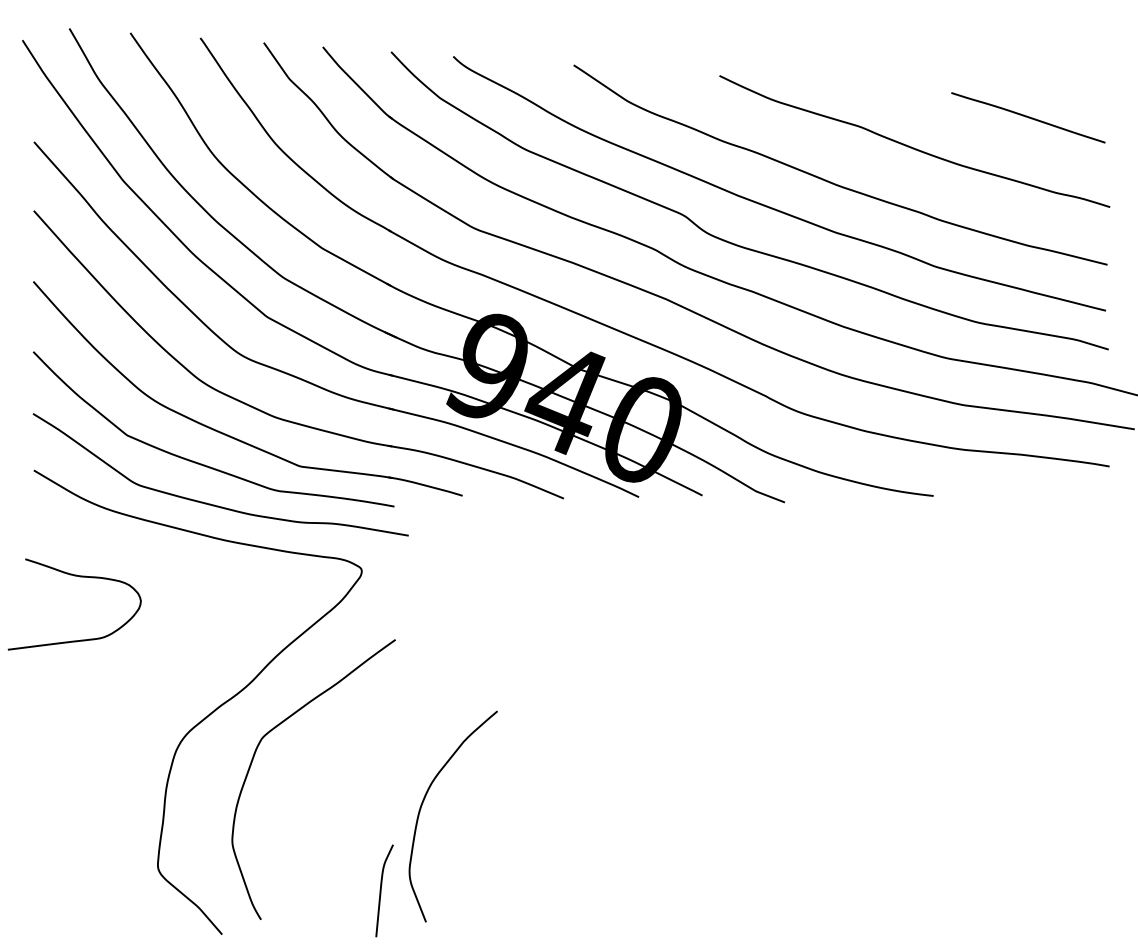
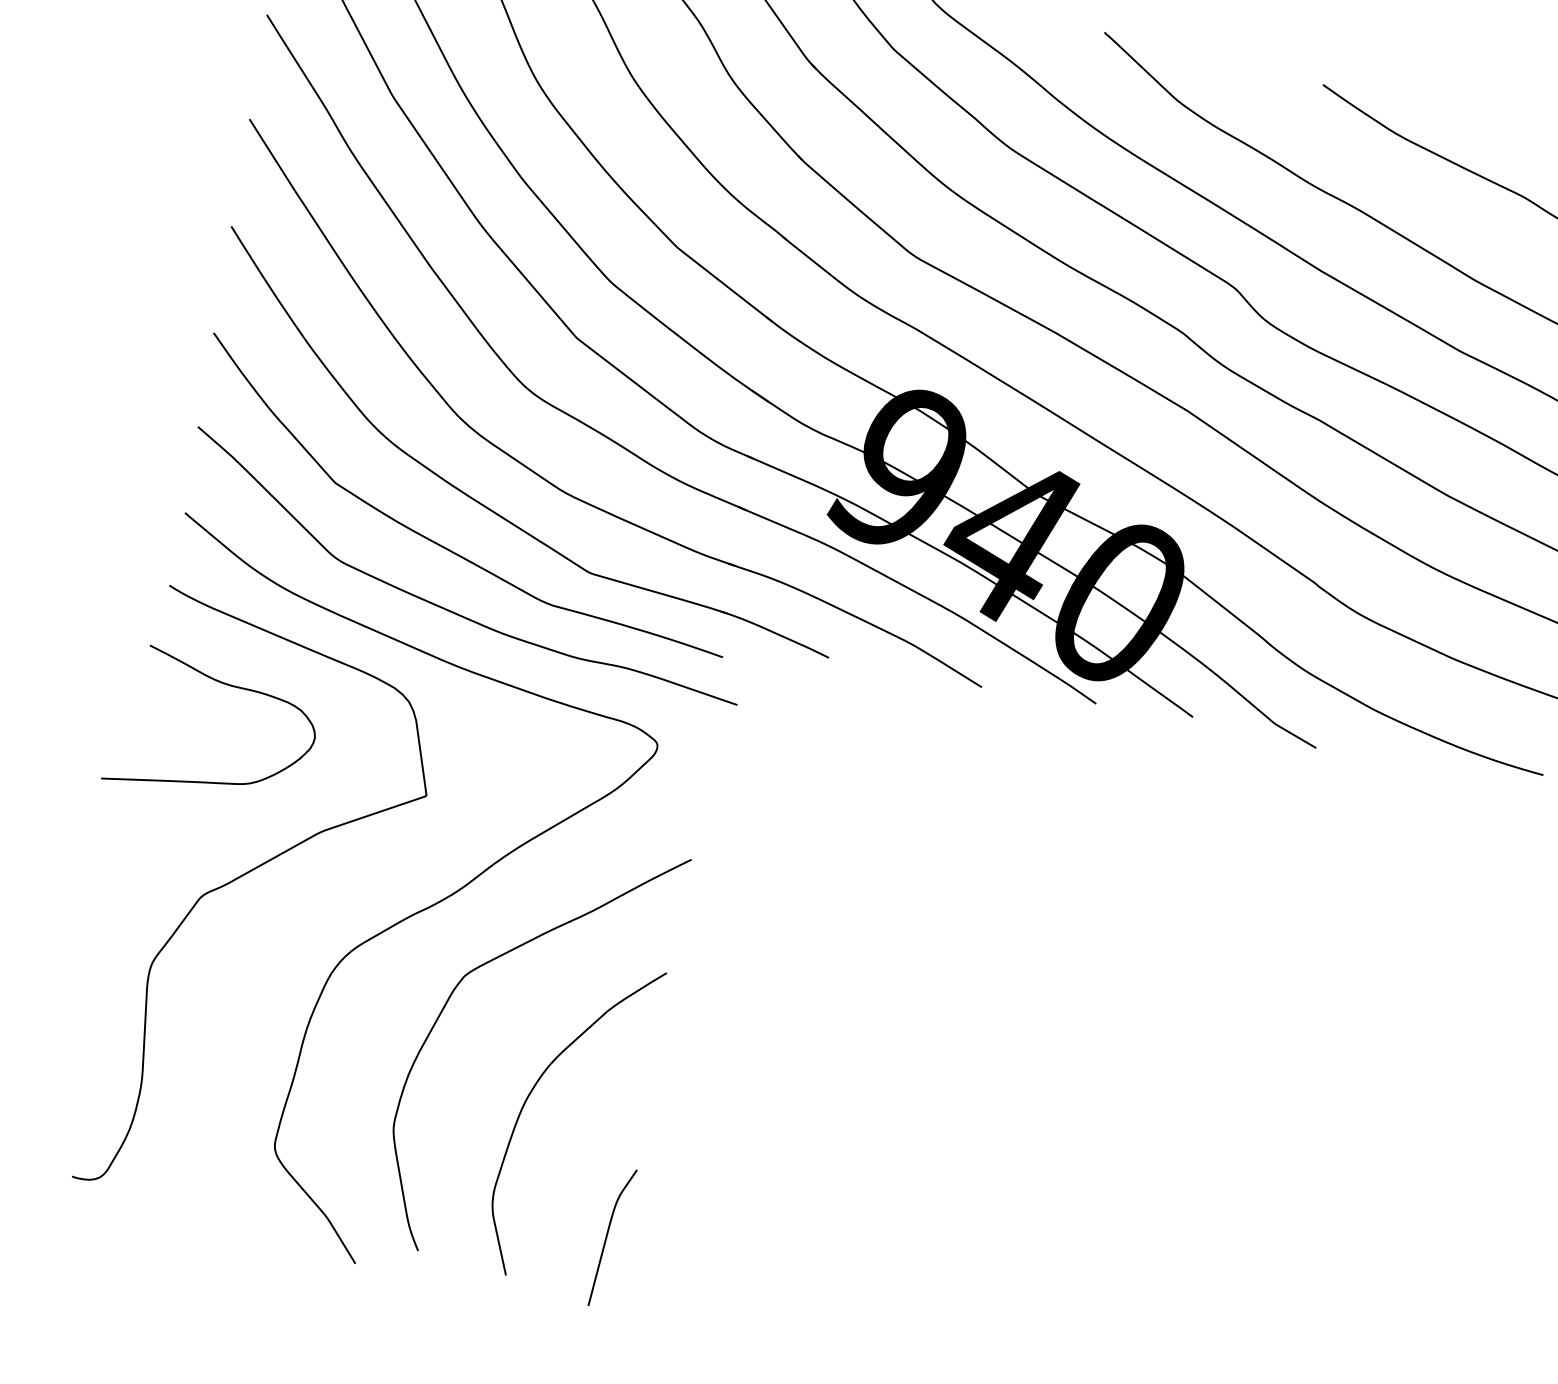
curve: (110, 697) -> (244, 876), added
curve: (422, 806) -> (529, 1098), moved

